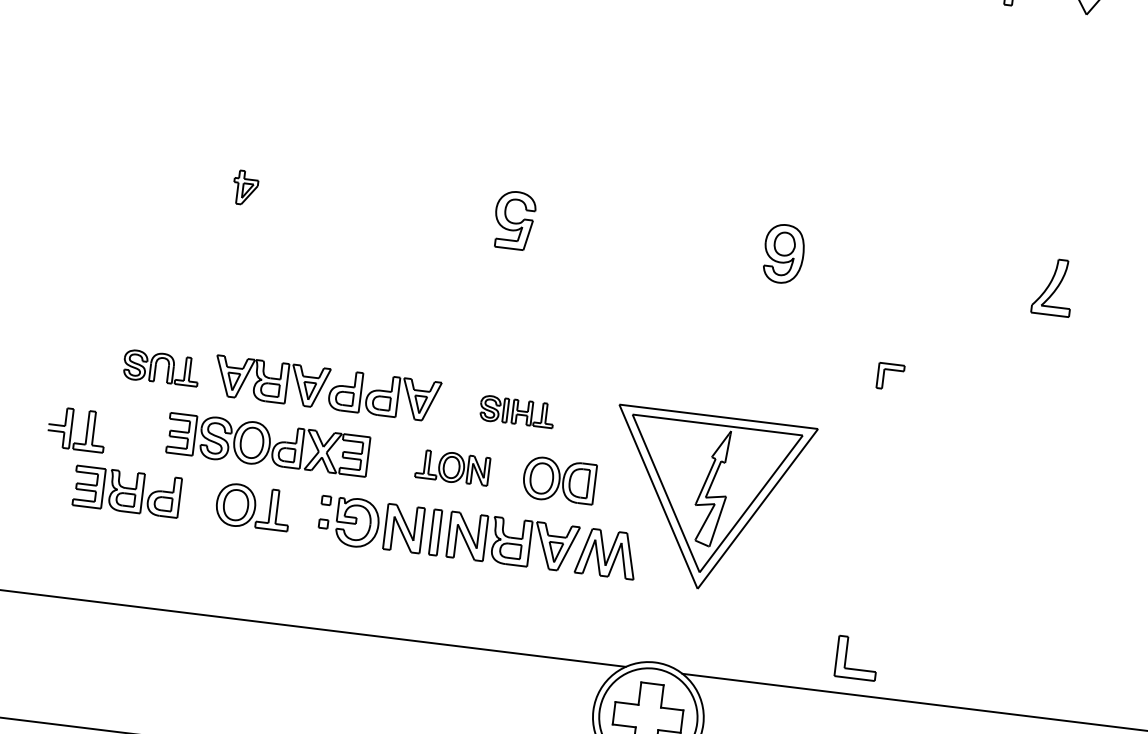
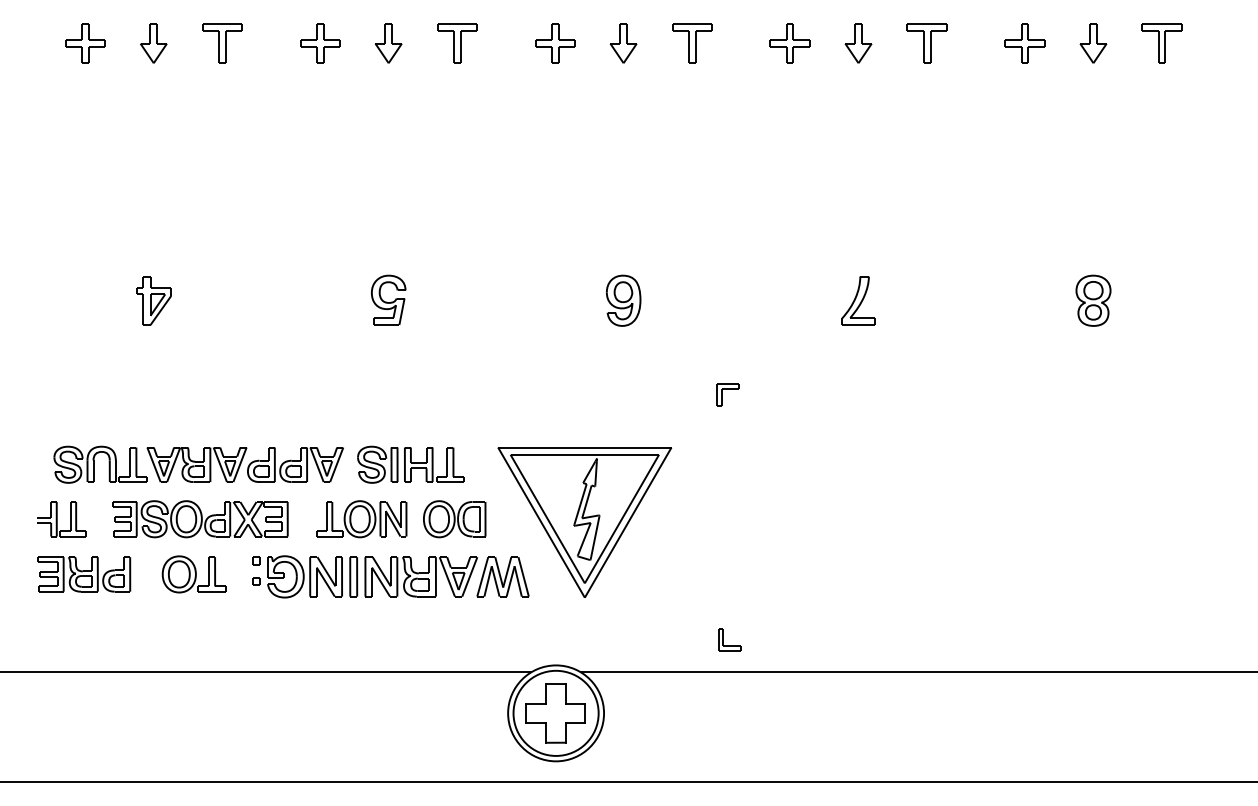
part: (245, 187) -> (153, 300), size x1.67
part: (161, 368) -> (100, 464), size x1.43
part: (516, 411) -> (410, 464), size x1.67
part: (76, 429) -> (61, 519), moved
part: (452, 467) -> (361, 519), size x1.43
part: (857, 657) -> (729, 639), size x0.62

